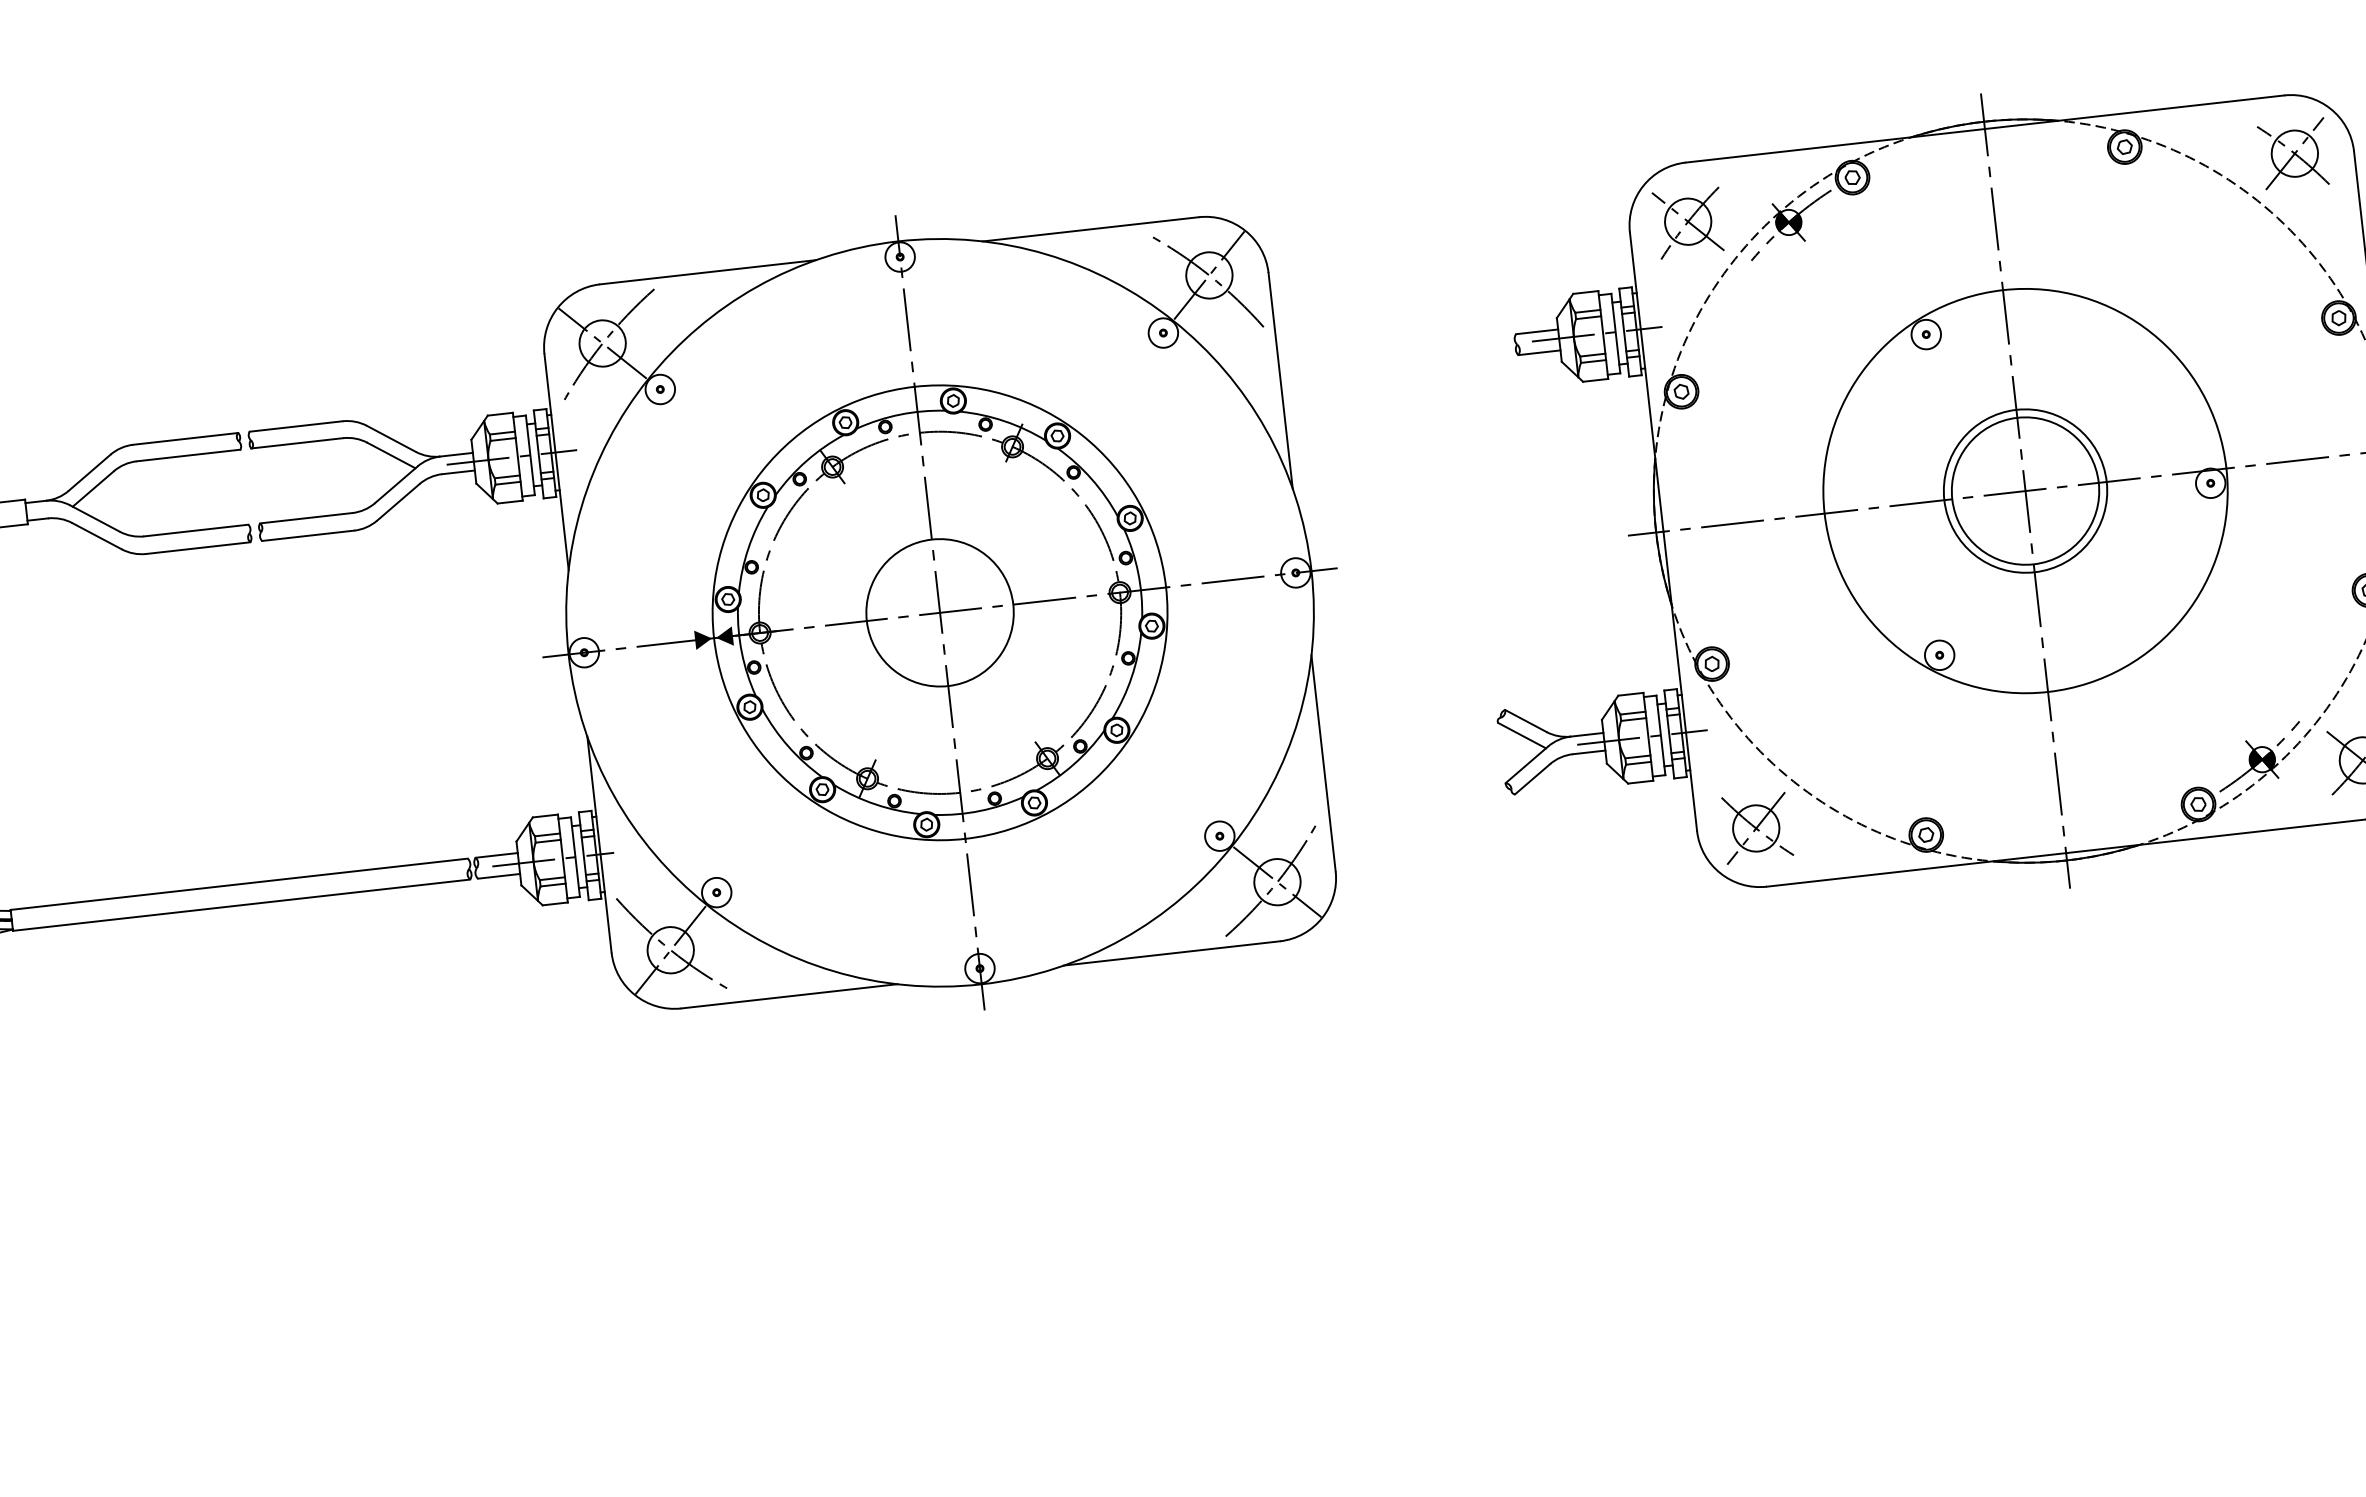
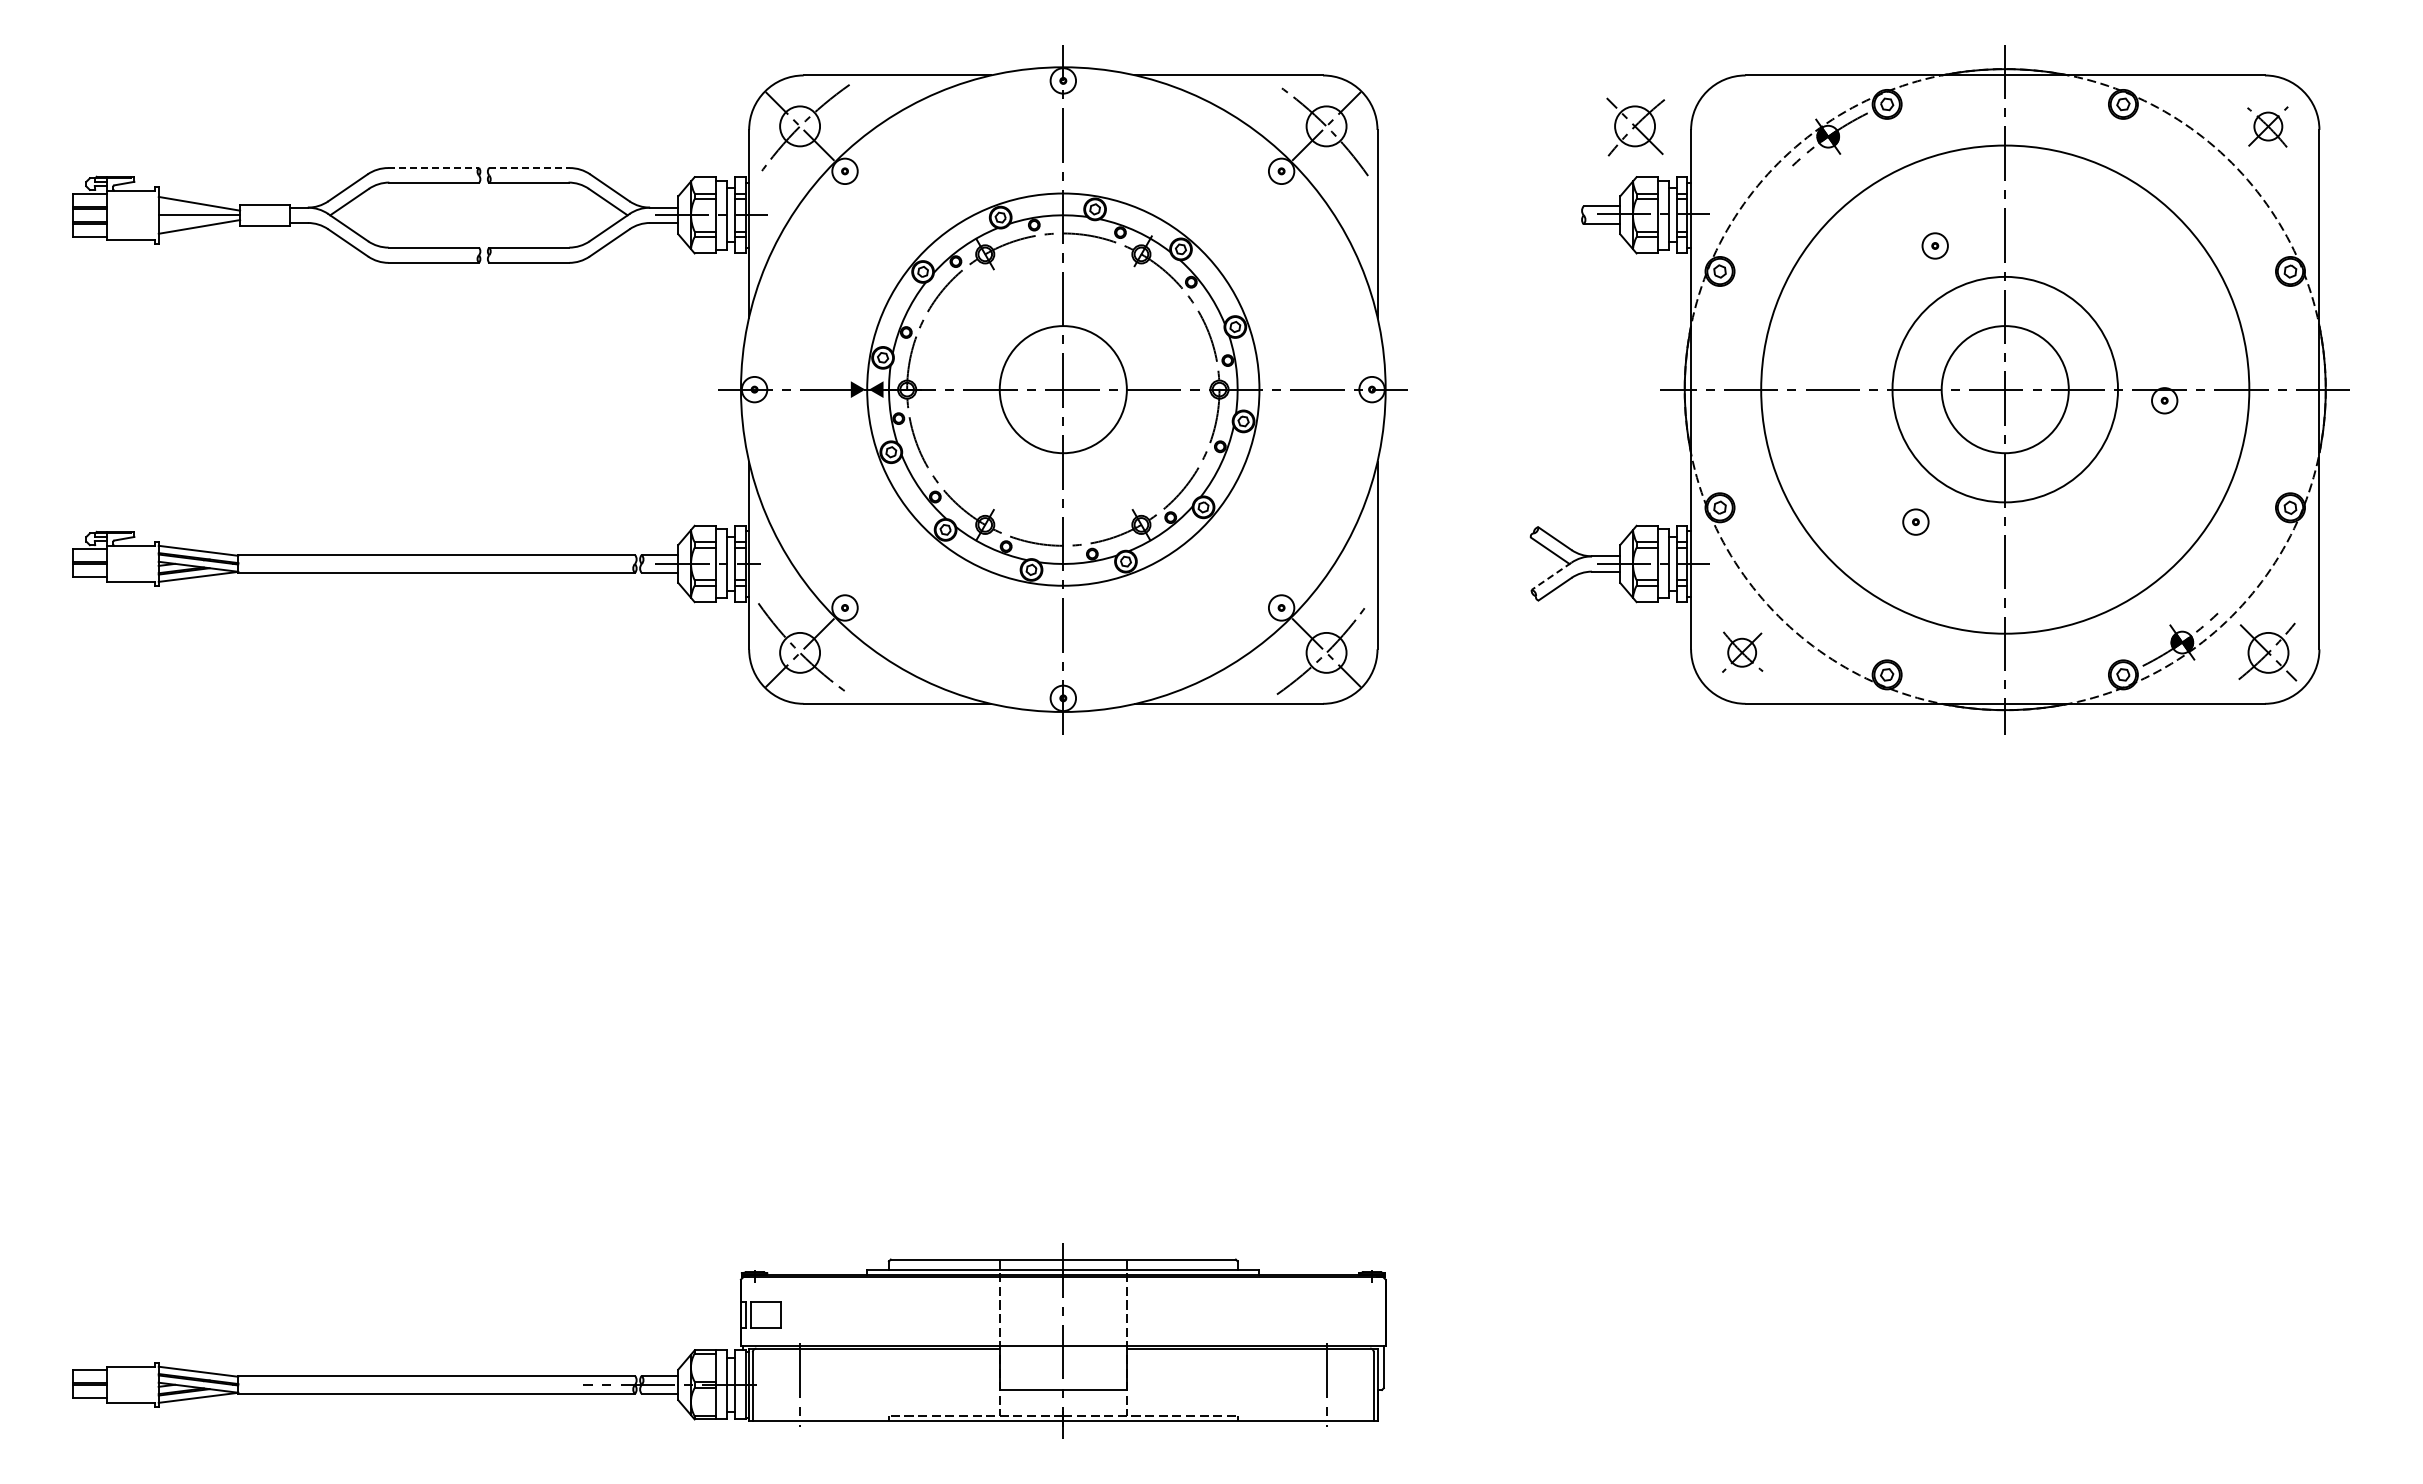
part: (2293, 153) -> (2267, 126), size x0.7
part: (1688, 221) -> (1635, 126), moved
line: (296, 426) -> (529, 168), solid -> dashed
line: (186, 439) -> (434, 168), solid -> dashed
circle: (2024, 491) -> (2004, 389), size x1.4
circle: (2024, 491) -> (2004, 389), size x1.6
line: (1526, 765) -> (1551, 576), solid -> dashed
part: (1756, 827) -> (1742, 652), size x0.7

